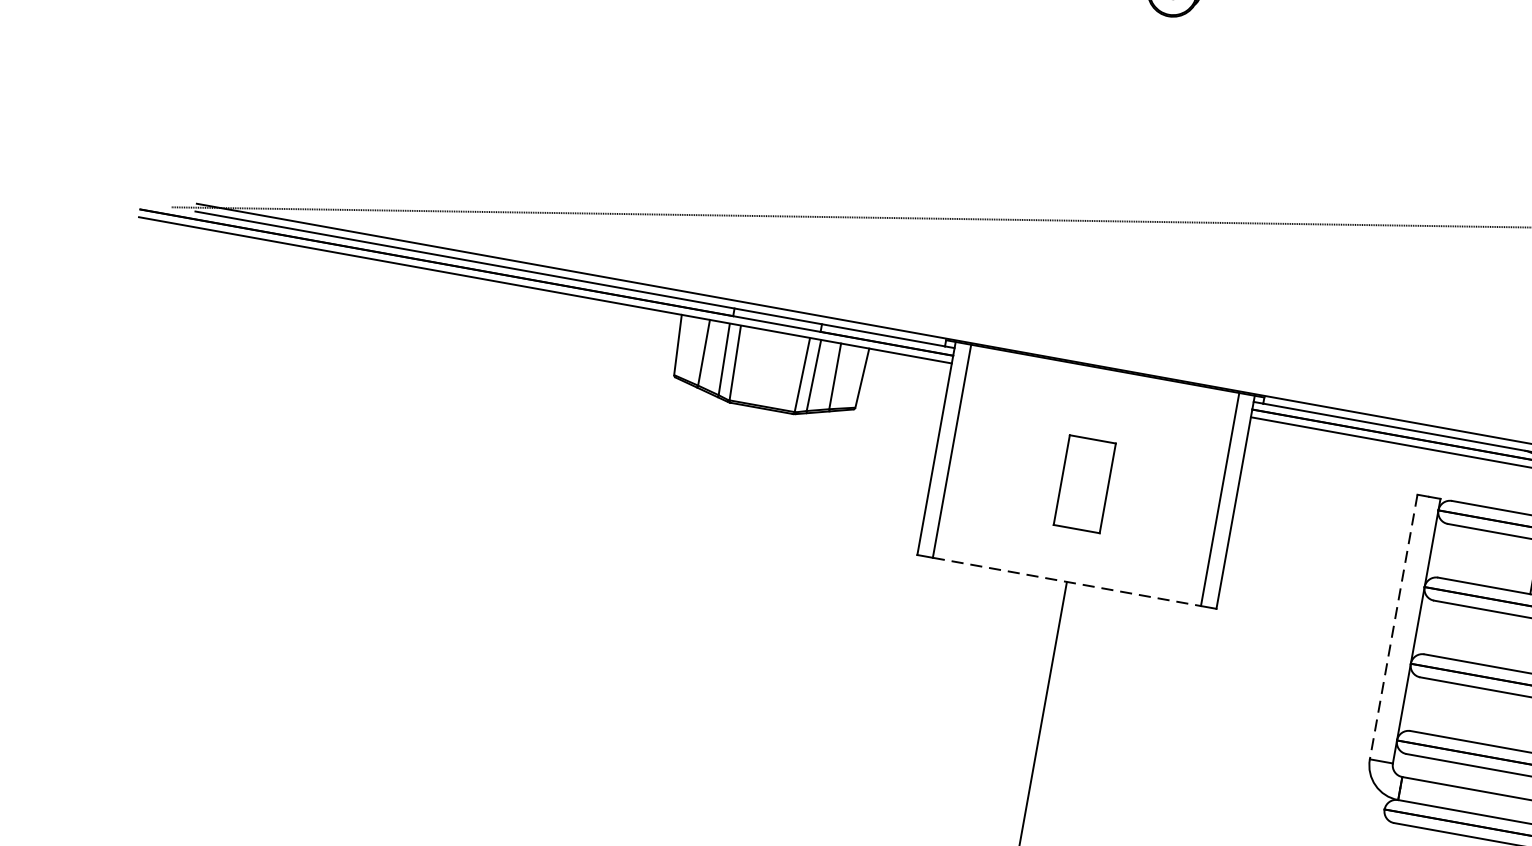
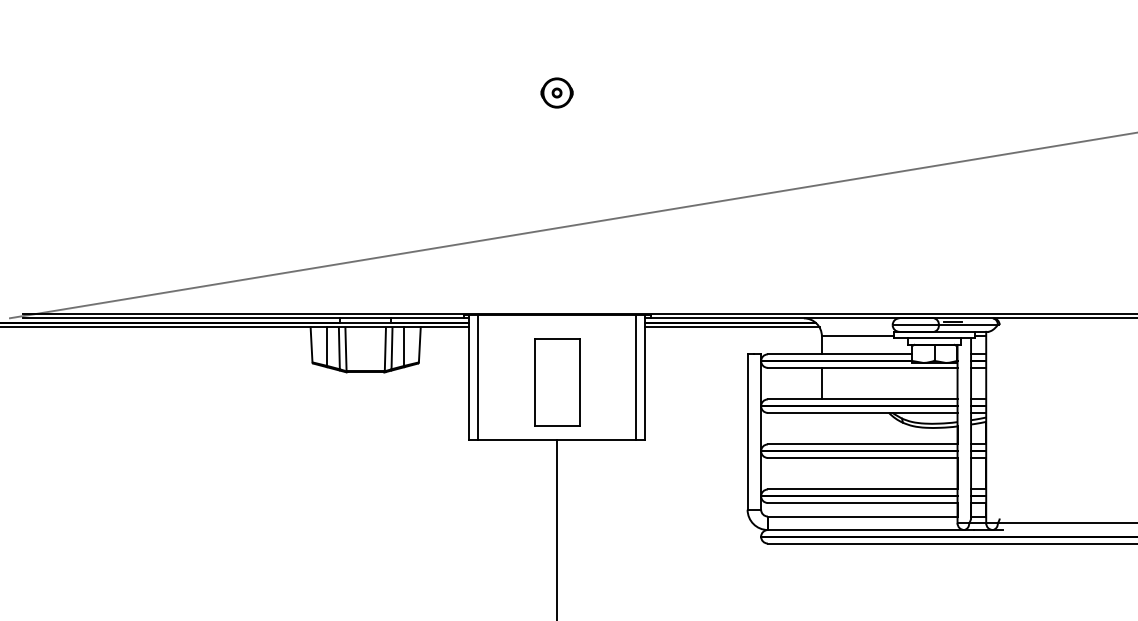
part: (1085, 484) -> (557, 382), size x1.67
line: (1067, 581) -> (557, 439), dashed -> solid
line: (1393, 627) -> (747, 432), dashed -> solid

